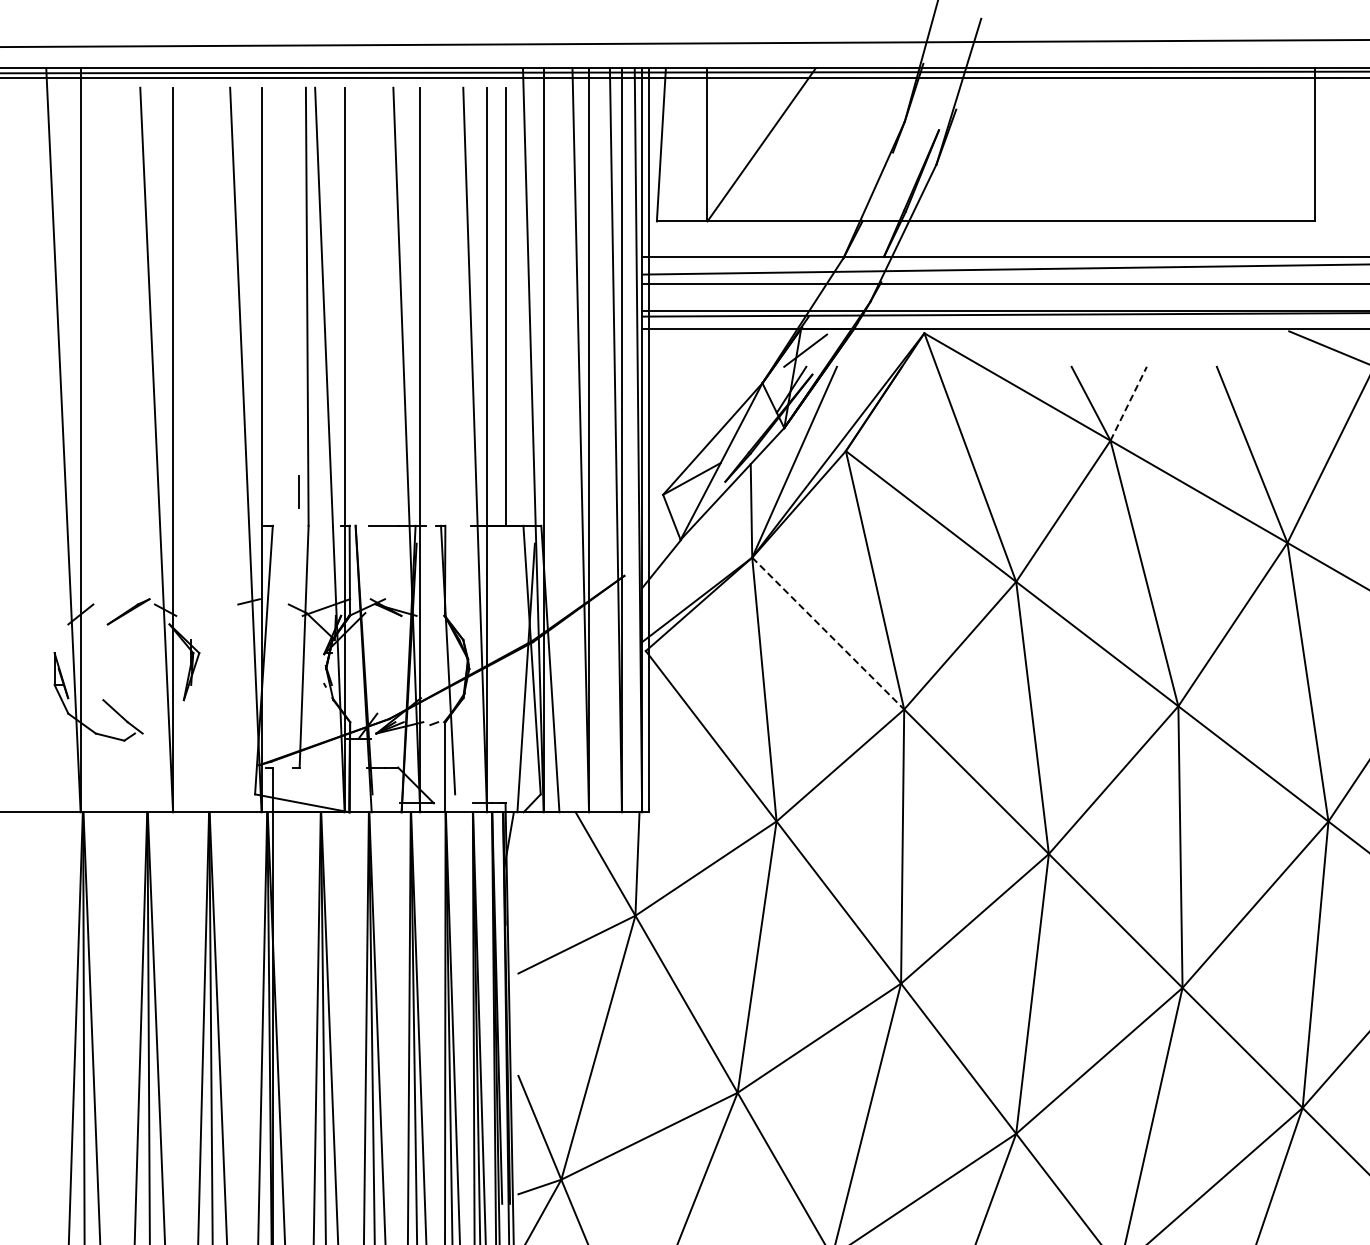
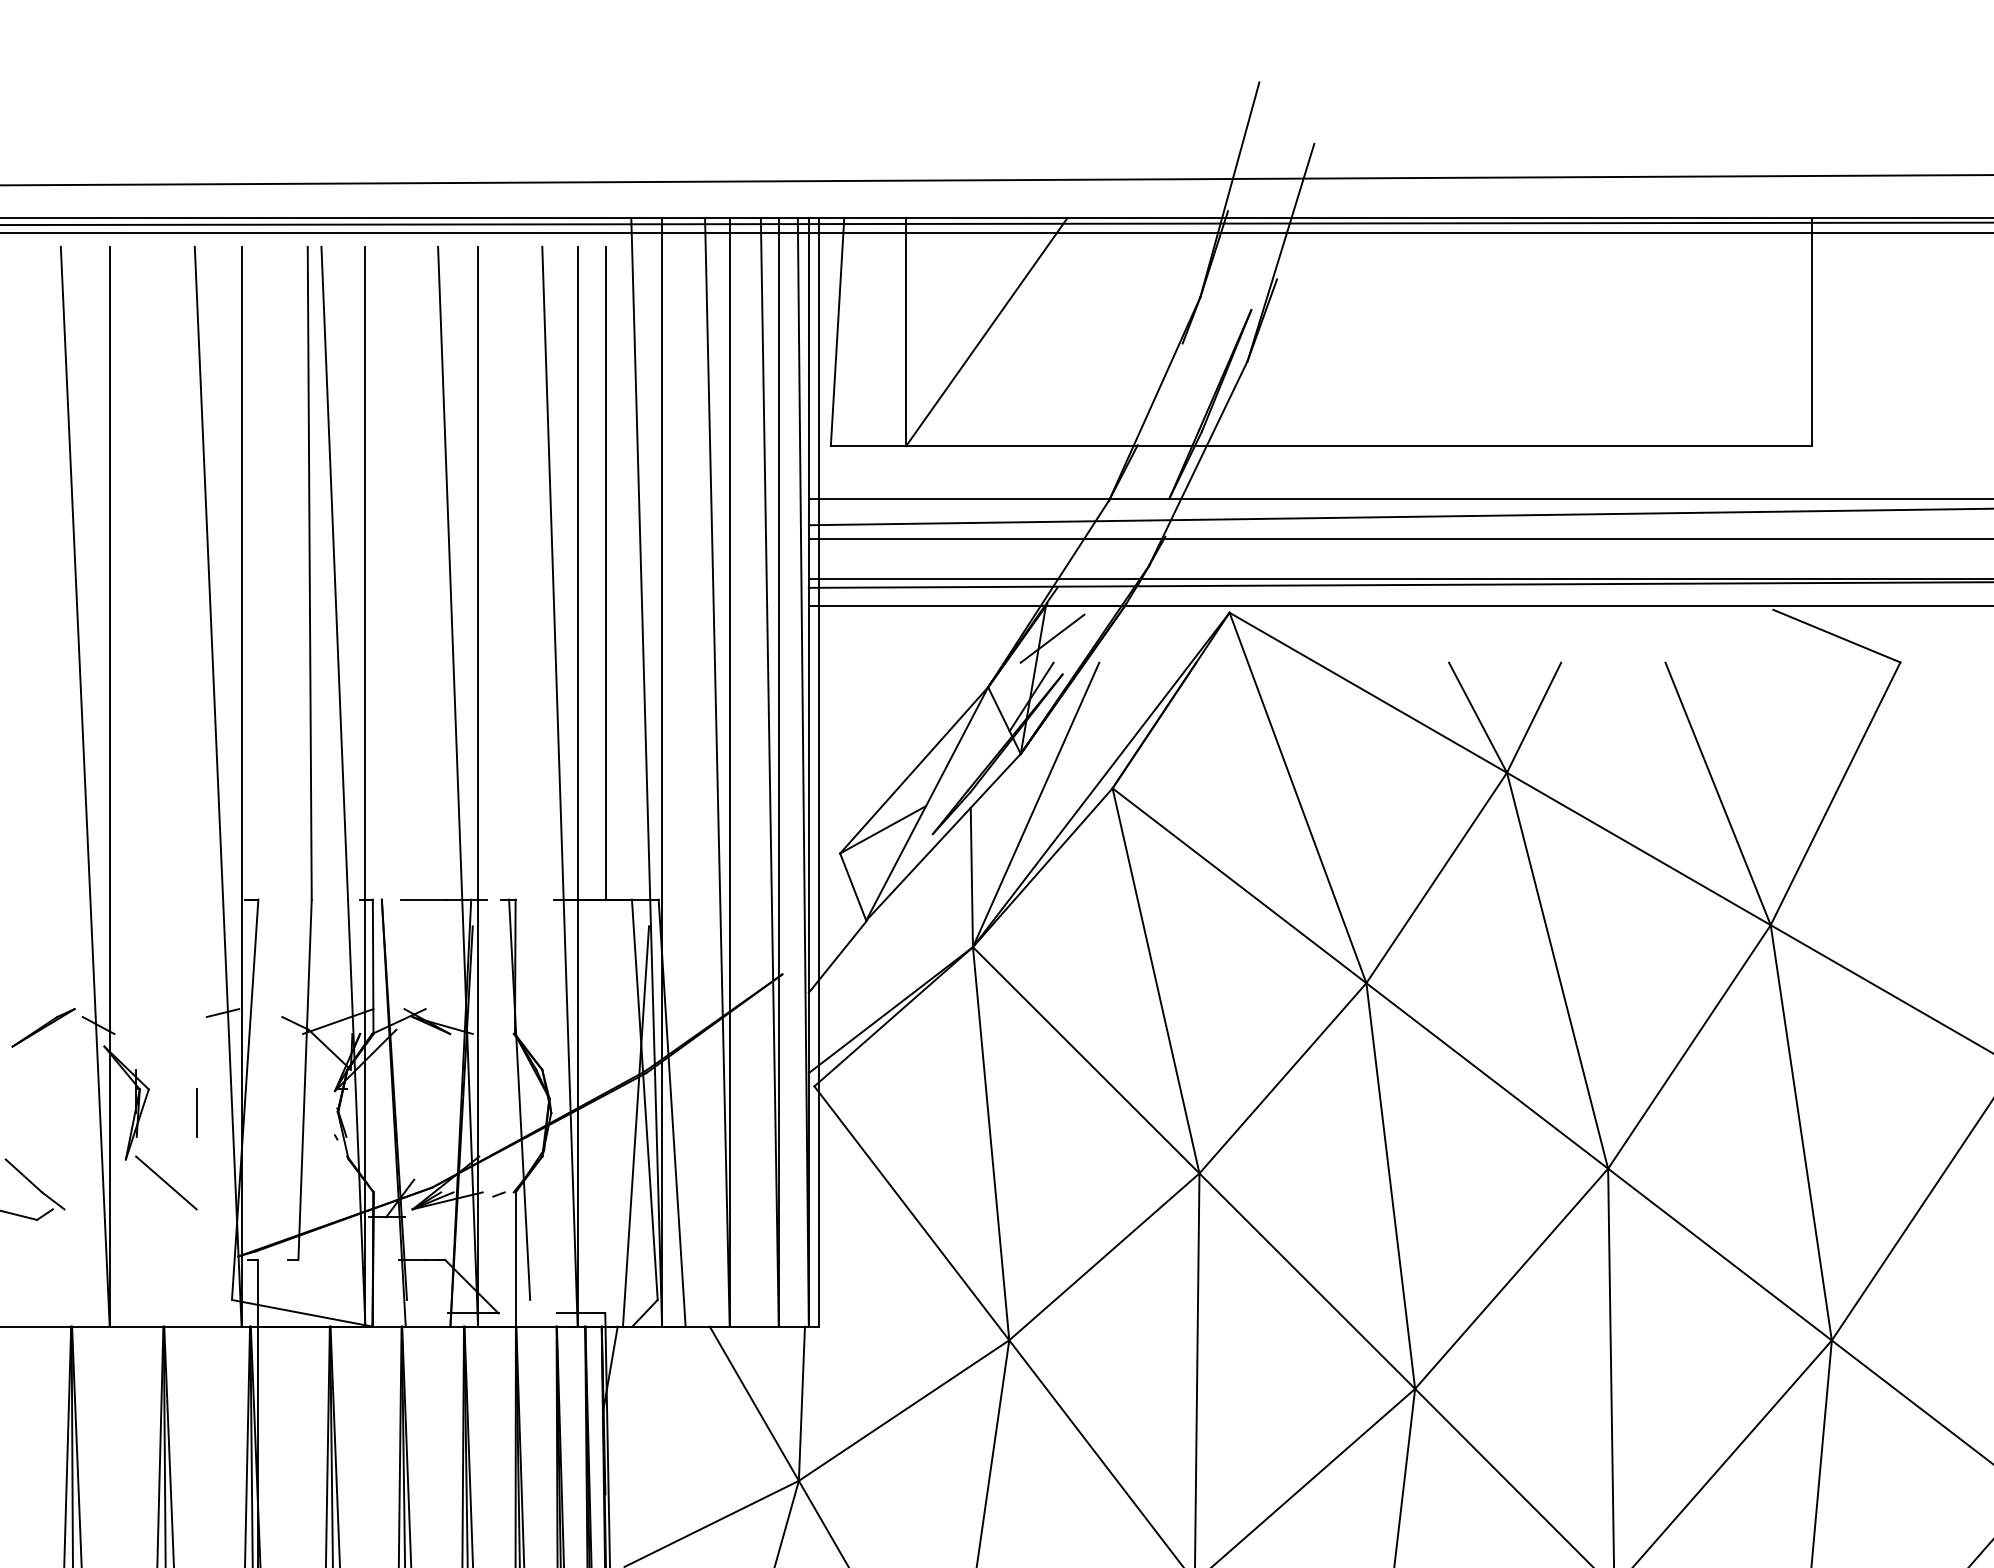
line: (1128, 403) -> (1533, 717), dashed -> solid
line: (298, 491) -> (196, 1112), moved
line: (828, 633) -> (1086, 1060), dashed -> solid
line: (210, 715) -> (165, 1182), added

